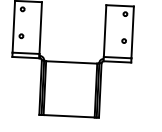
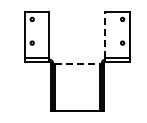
line: (105, 31) -> (105, 35), solid -> dashed
line: (71, 62) -> (77, 64), solid -> dashed

